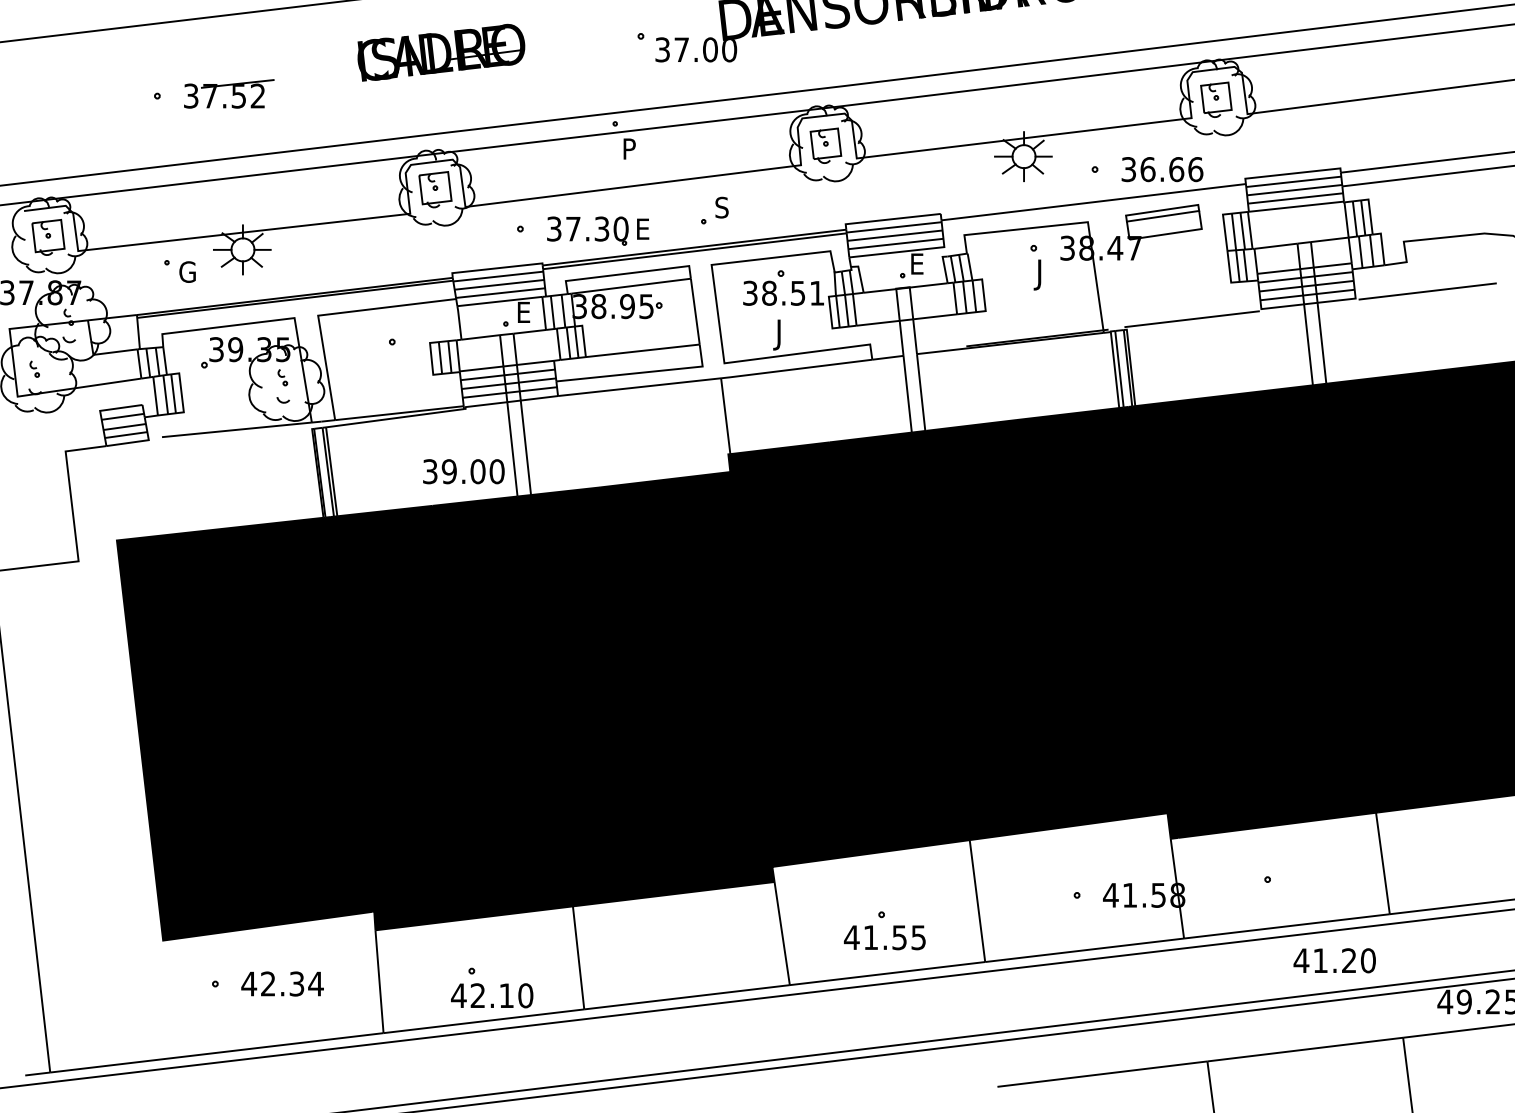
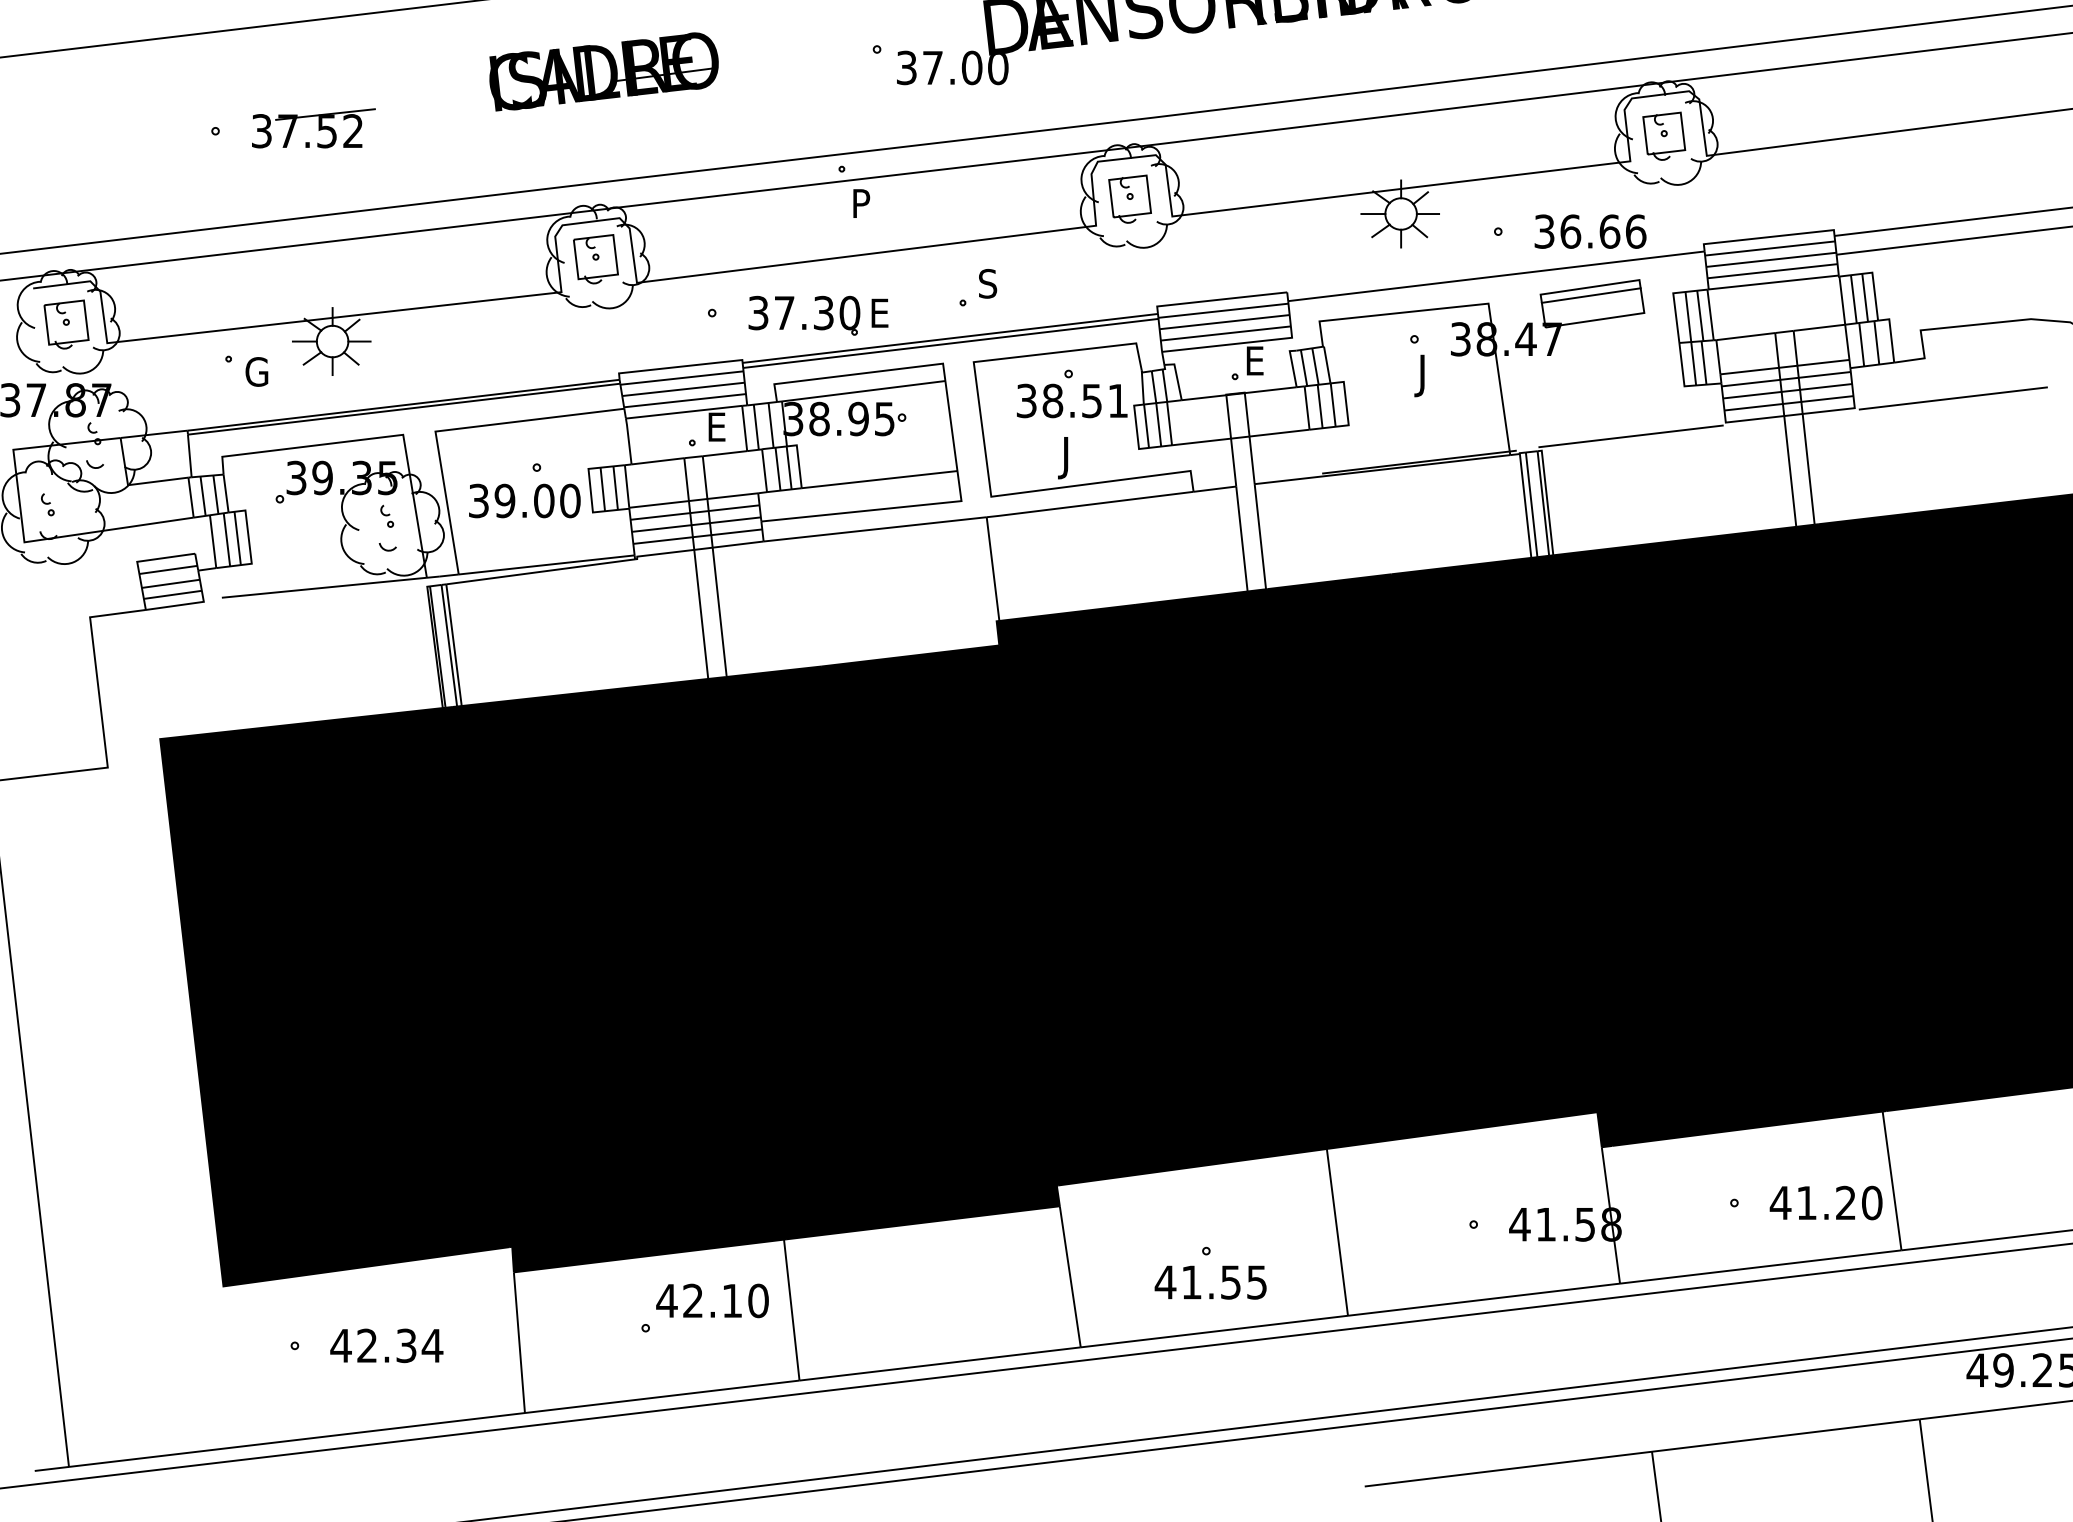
text: (463, 471) -> (524, 500), moved
text: (1334, 960) -> (1825, 1202), moved
text: (492, 995) -> (712, 1300), moved

